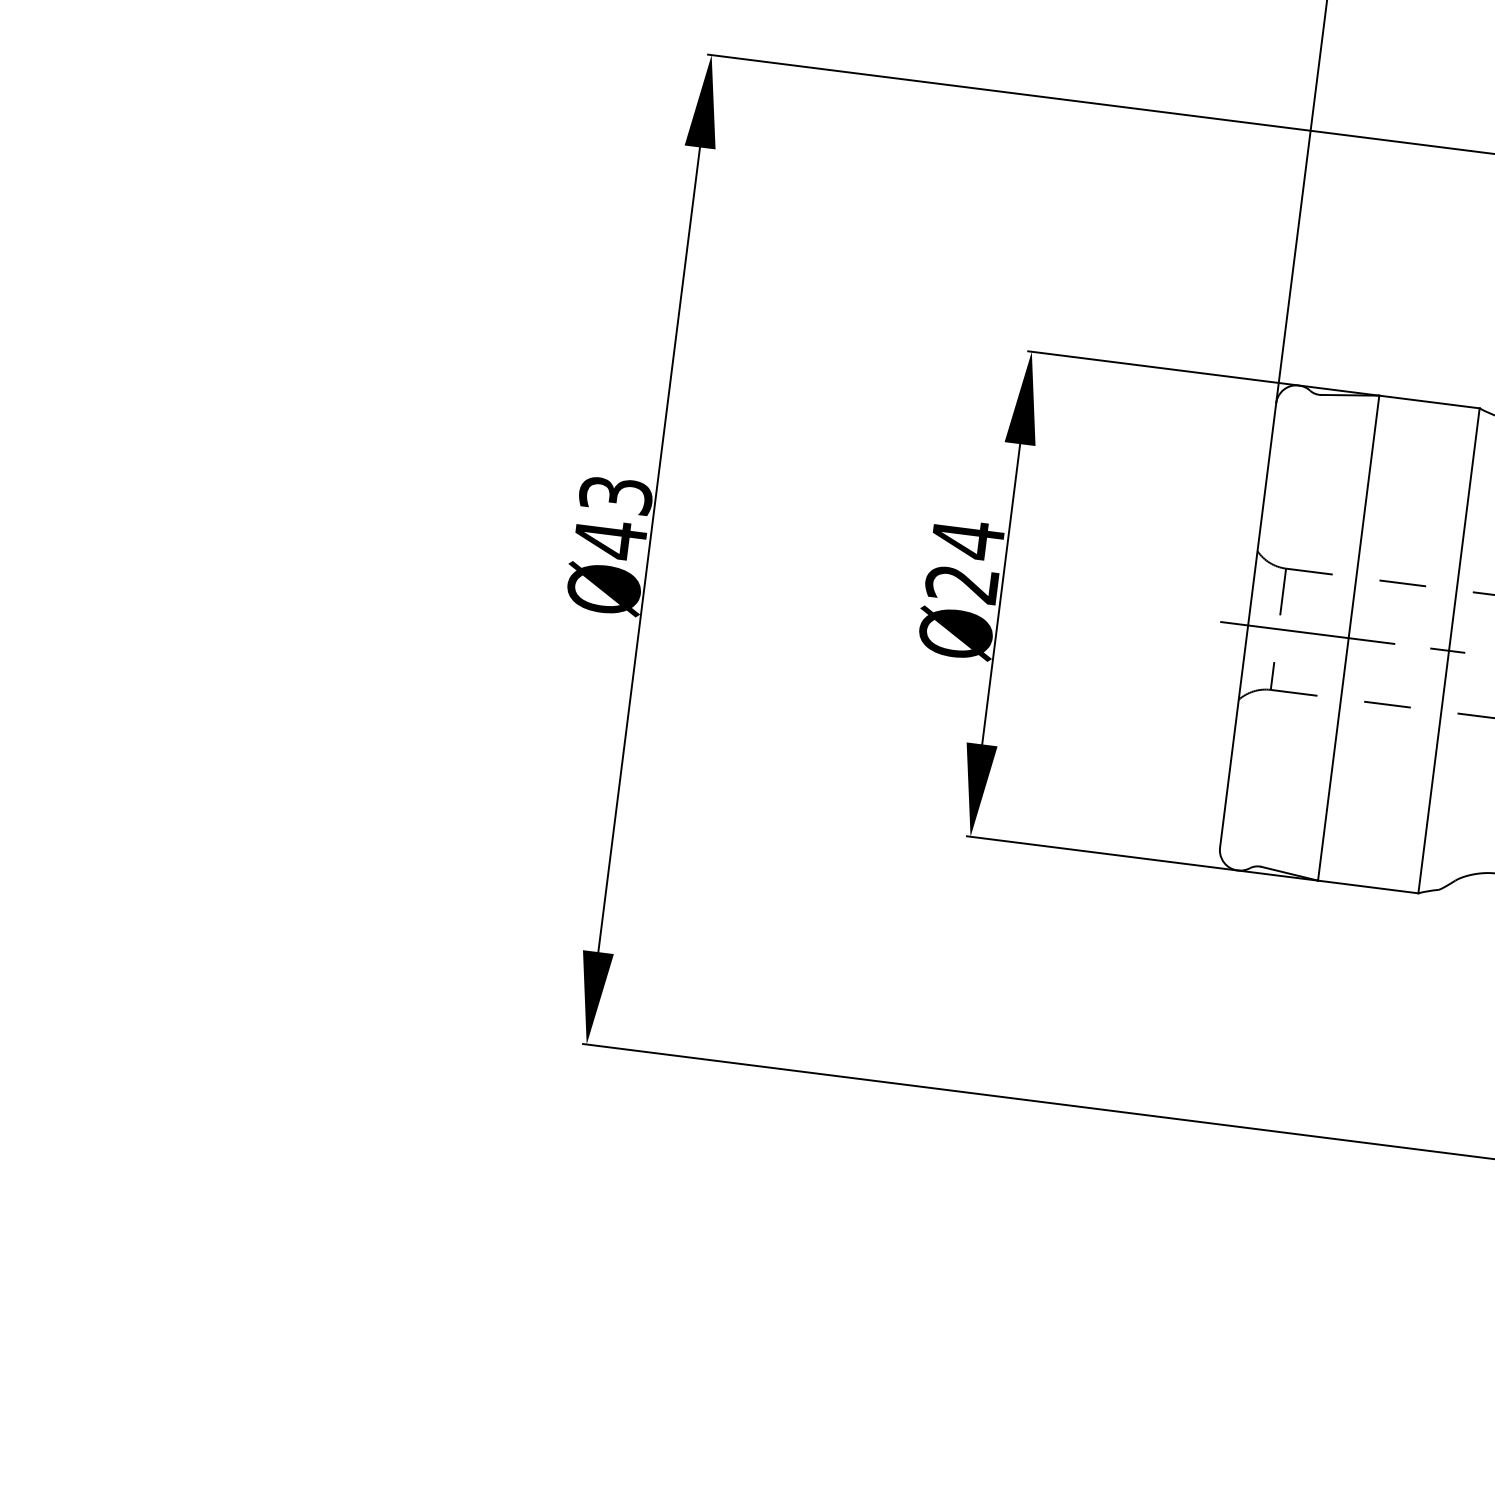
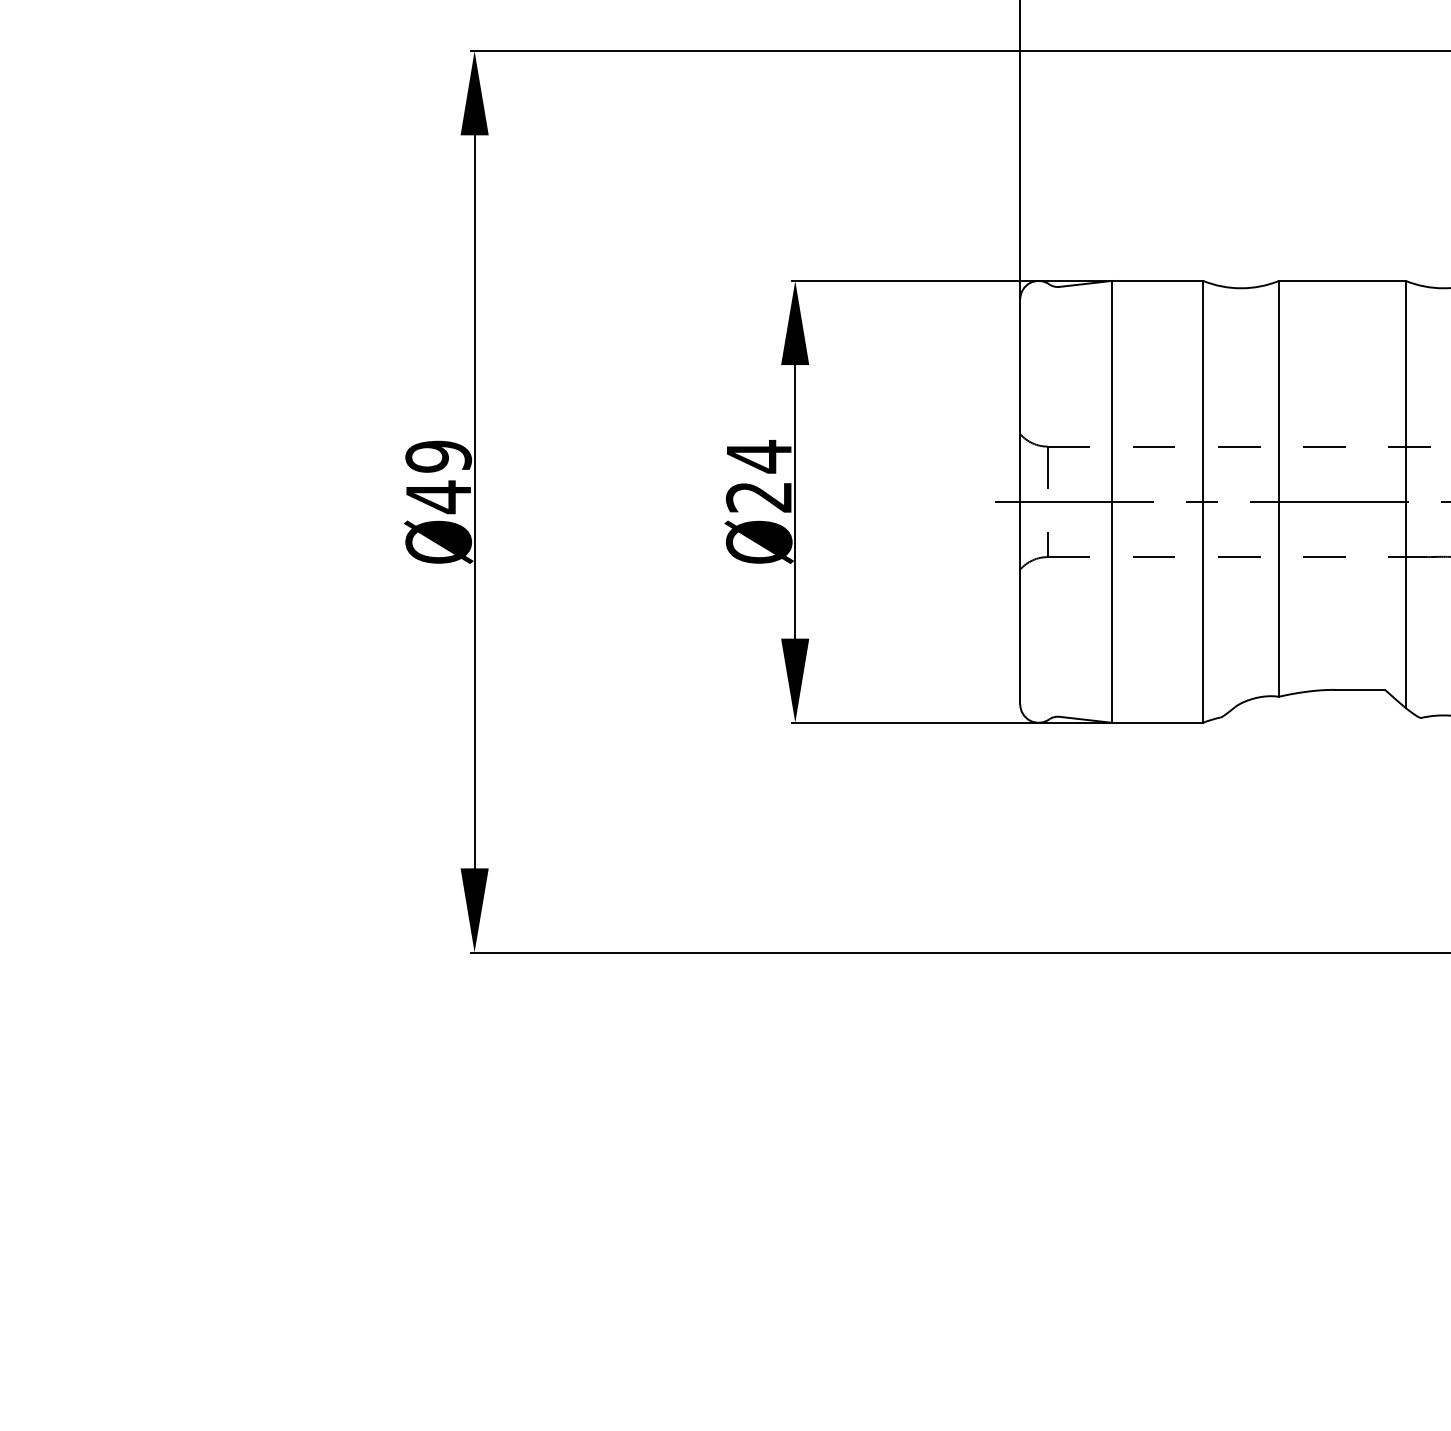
text: (615, 494) -> (438, 456), Ø43 -> Ø49

